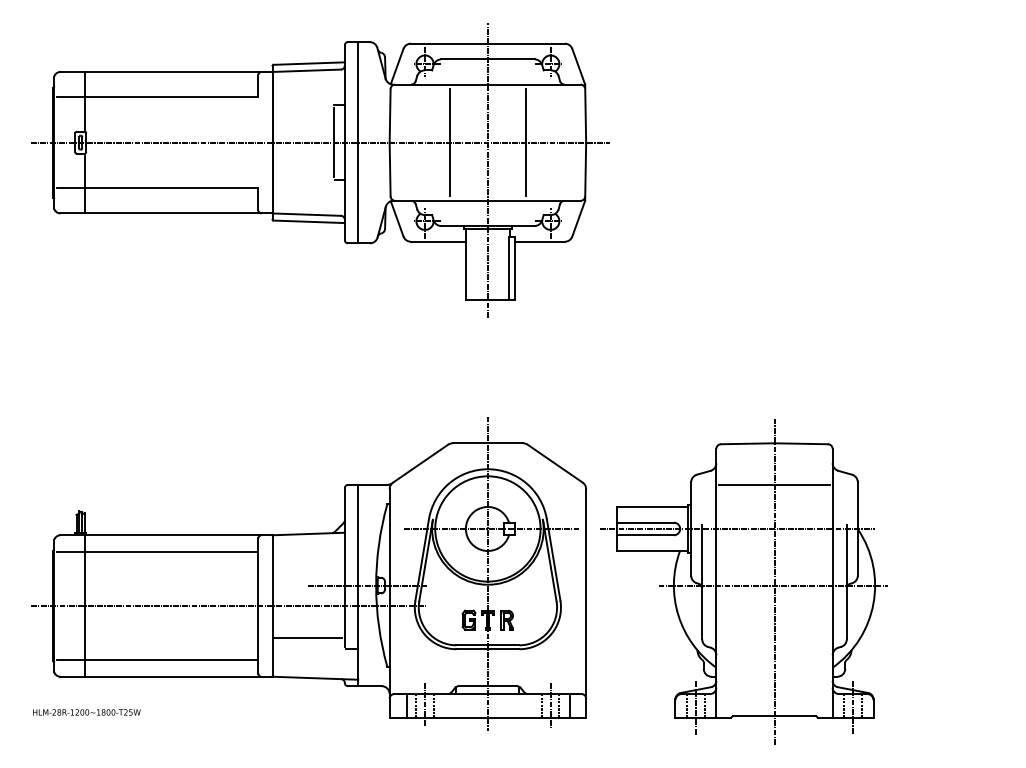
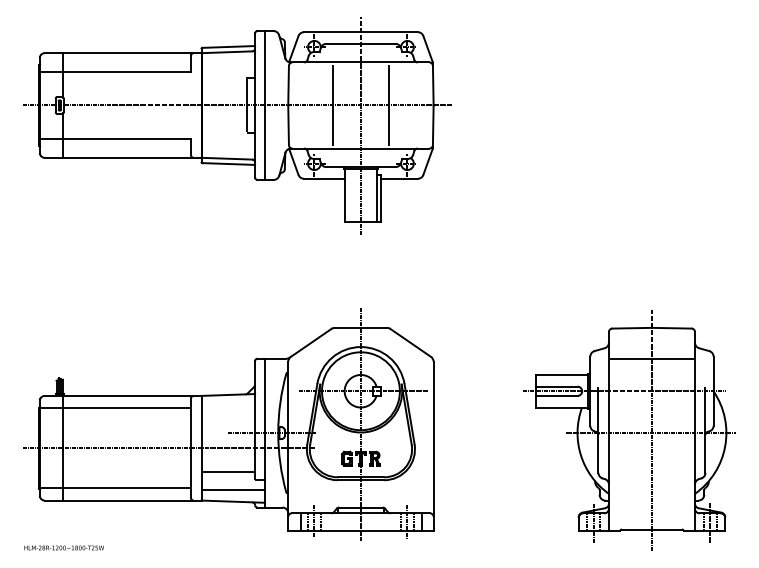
part: (744, 582) -> (629, 430), moved
line: (315, 661) -> (233, 489), added
text: (85, 711) -> (63, 547), moved

